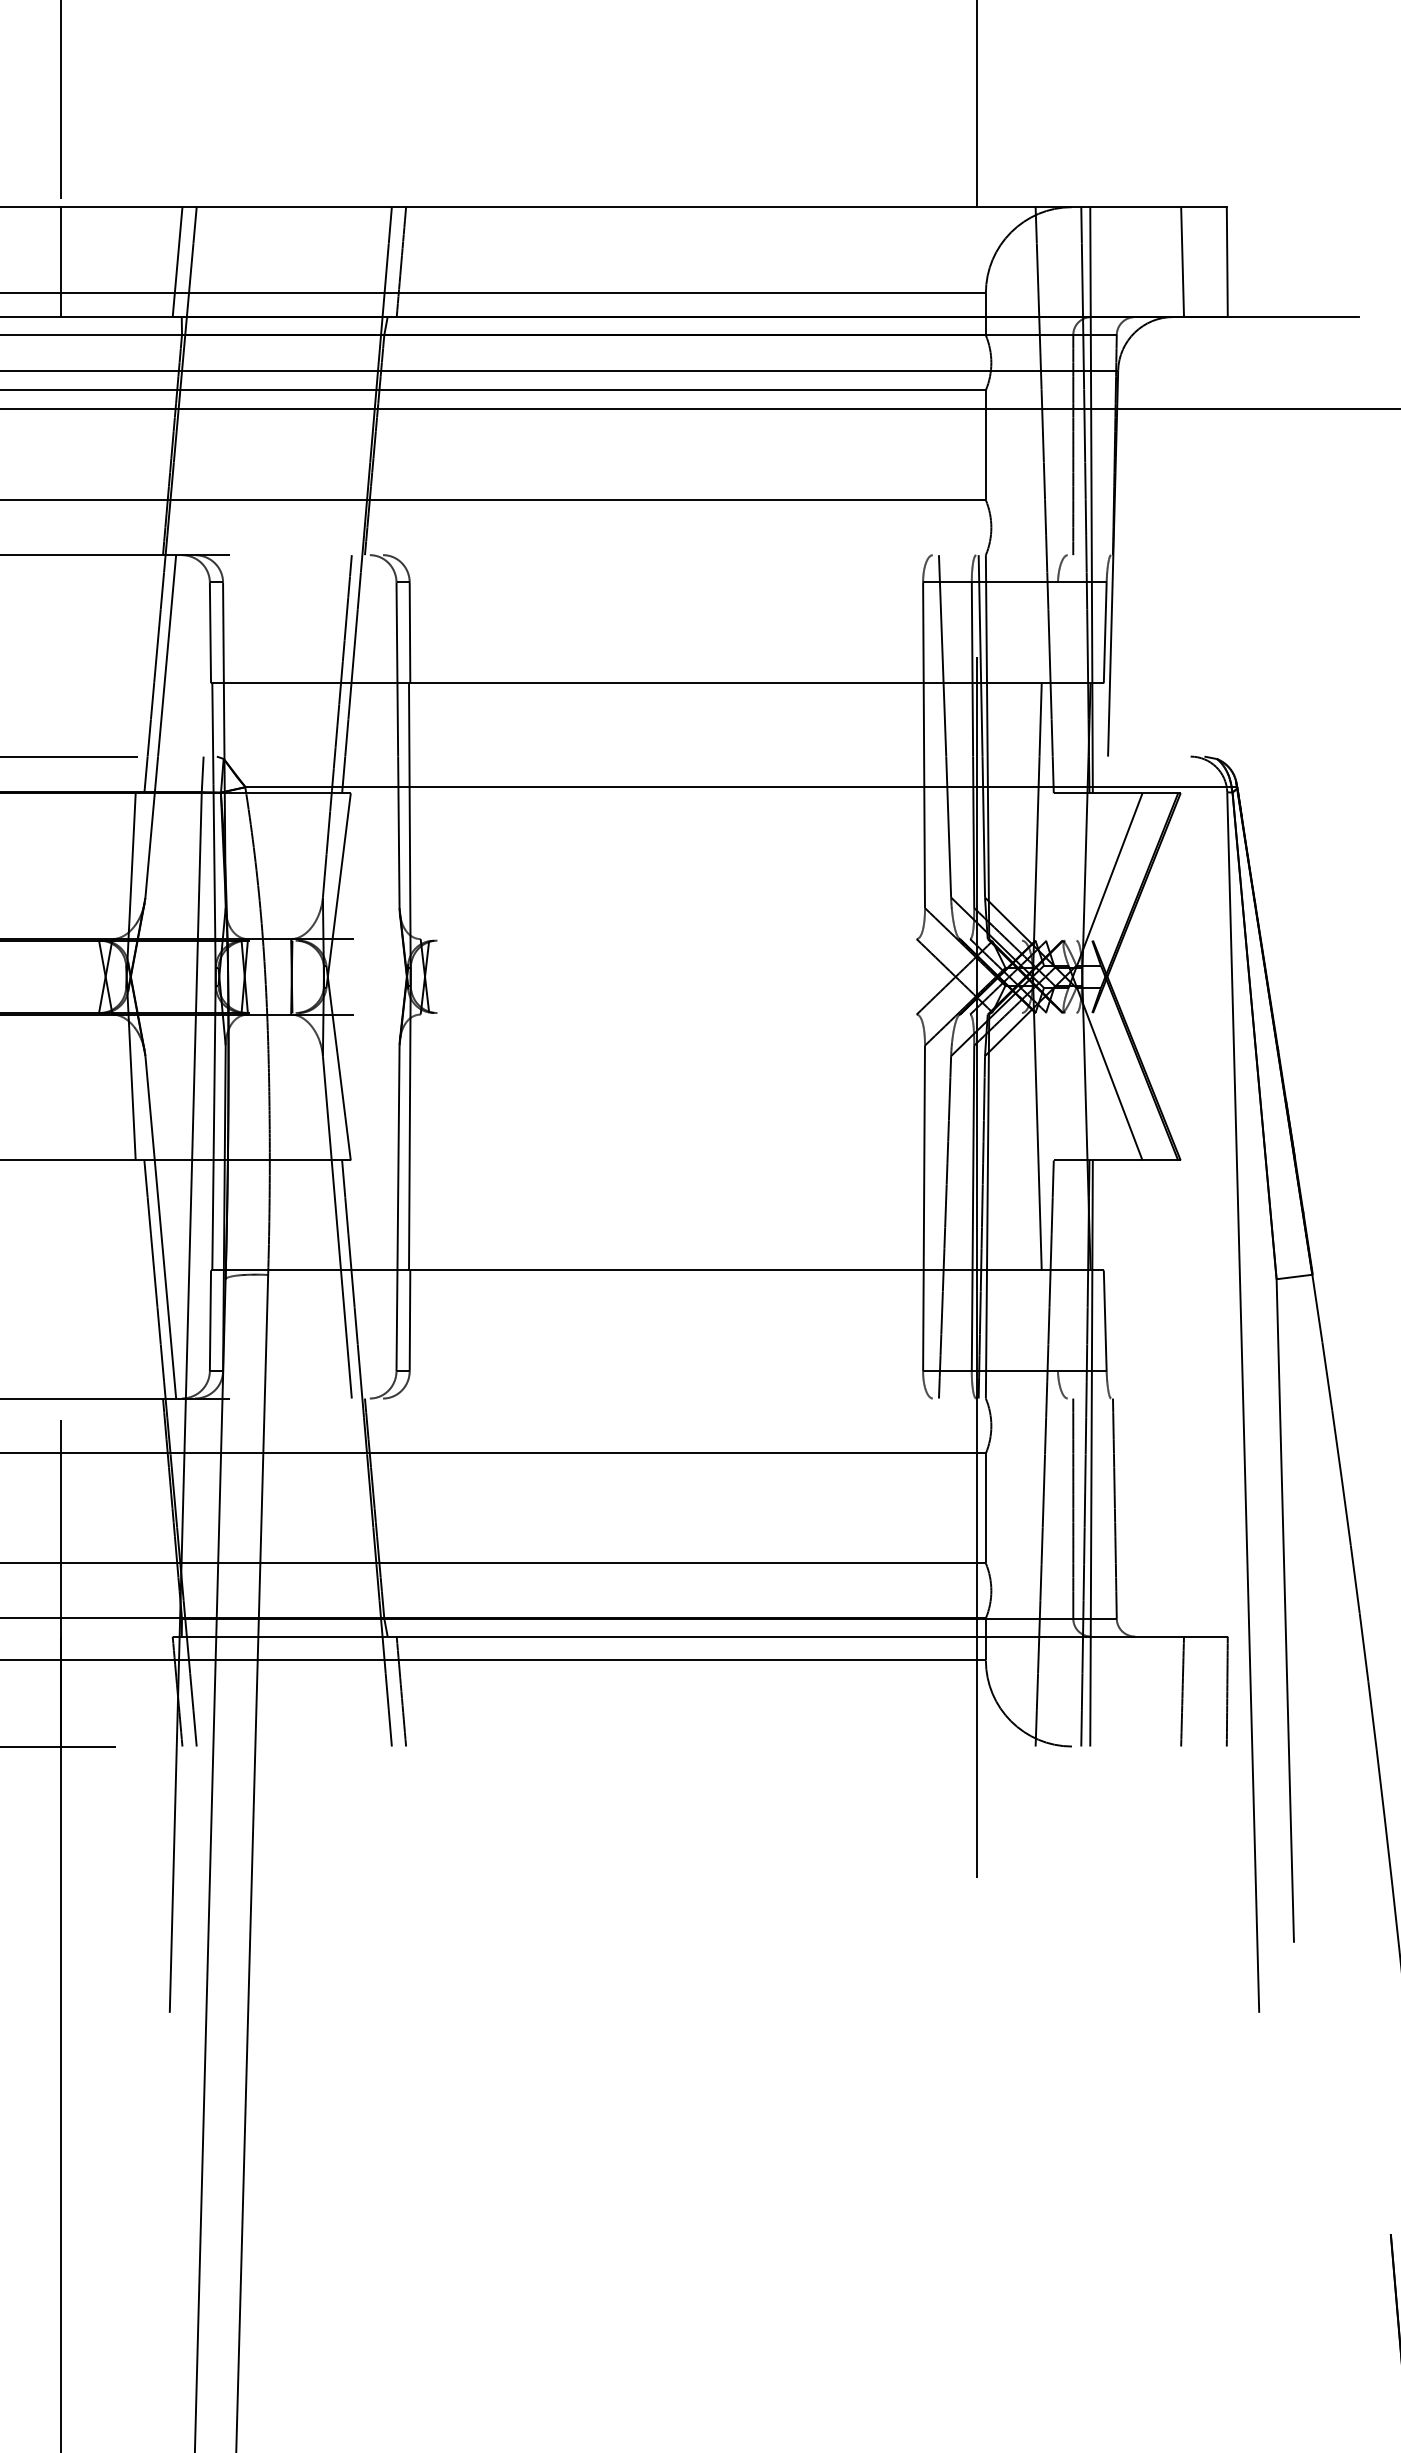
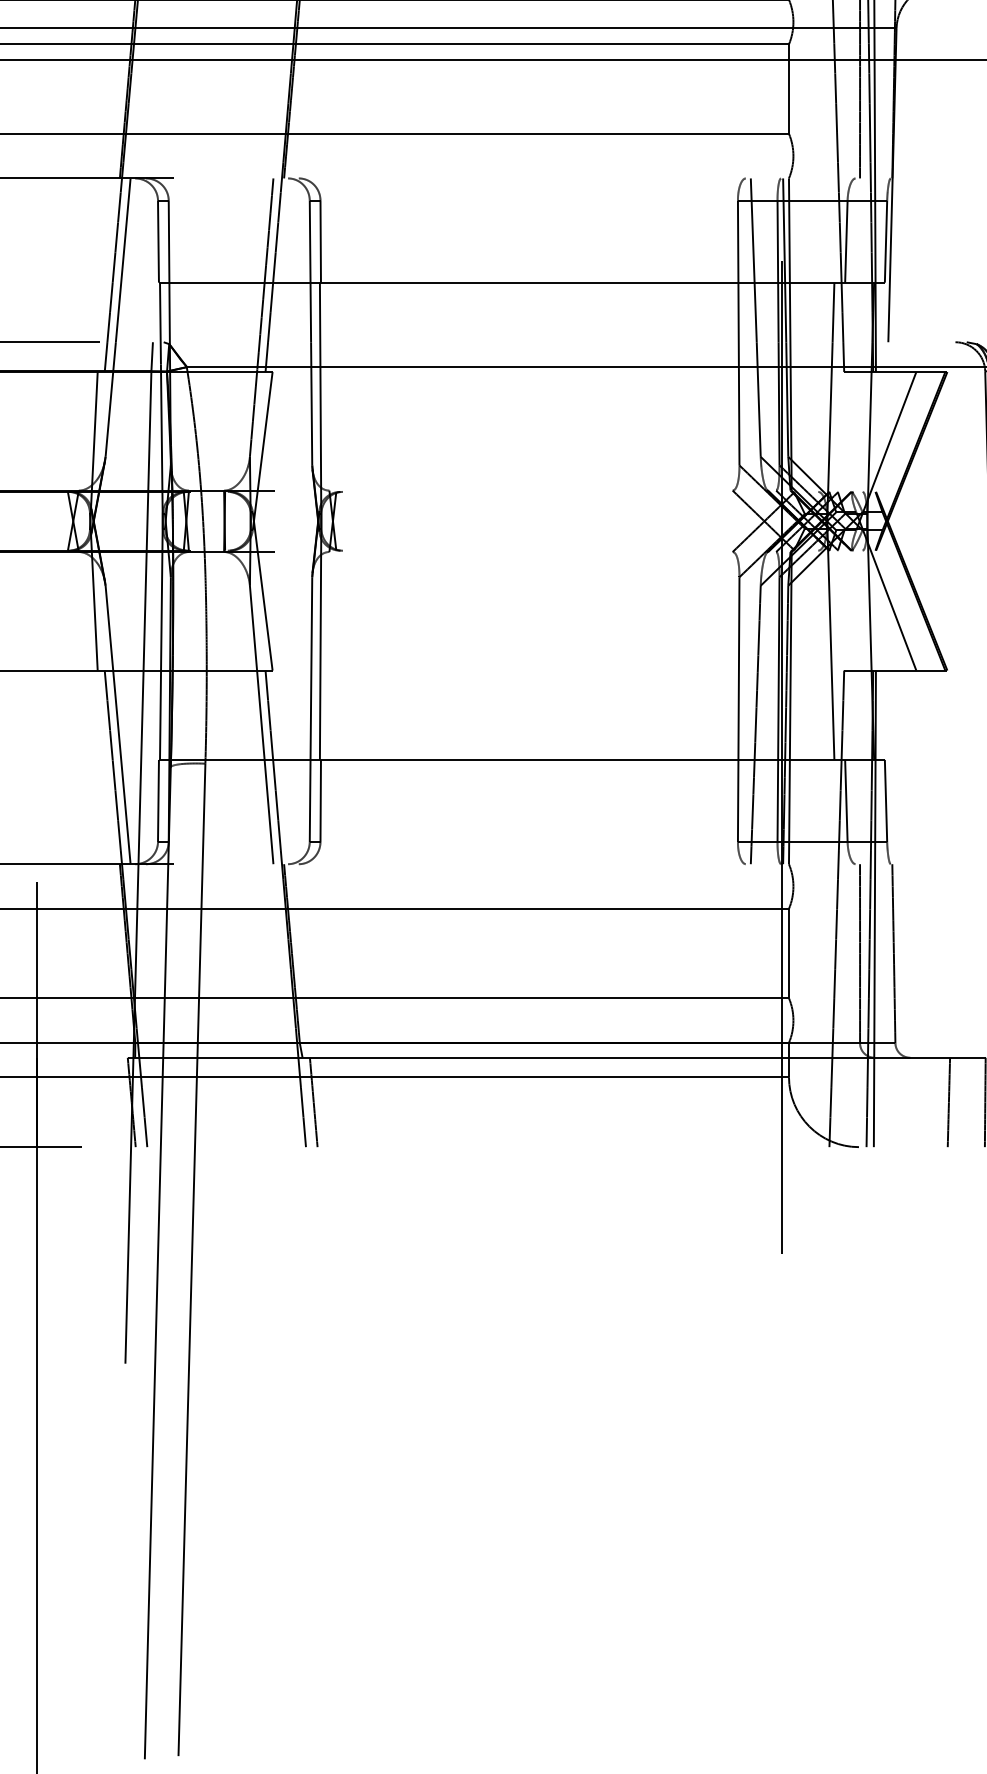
line: (1055, 632) -> (845, 241), added
line: (1055, 1320) -> (845, 800), added

